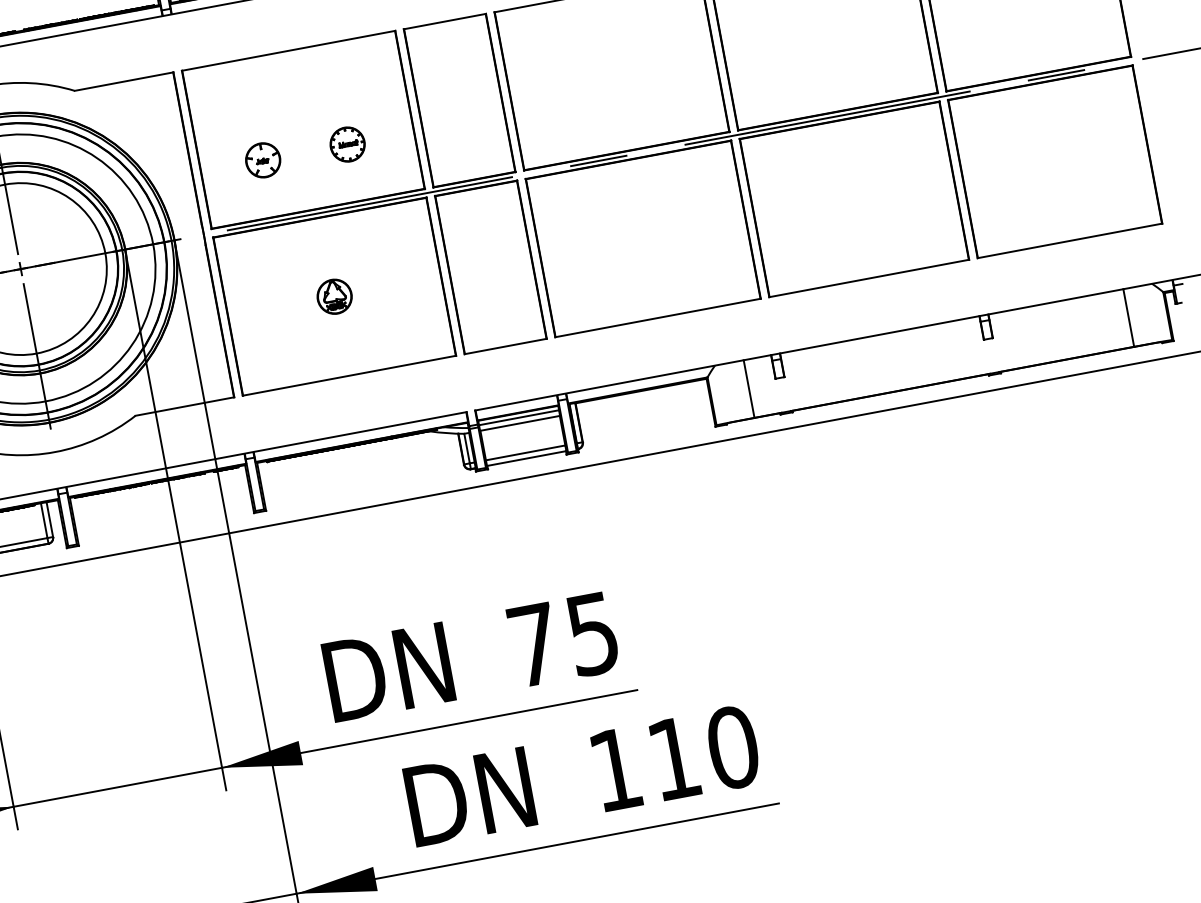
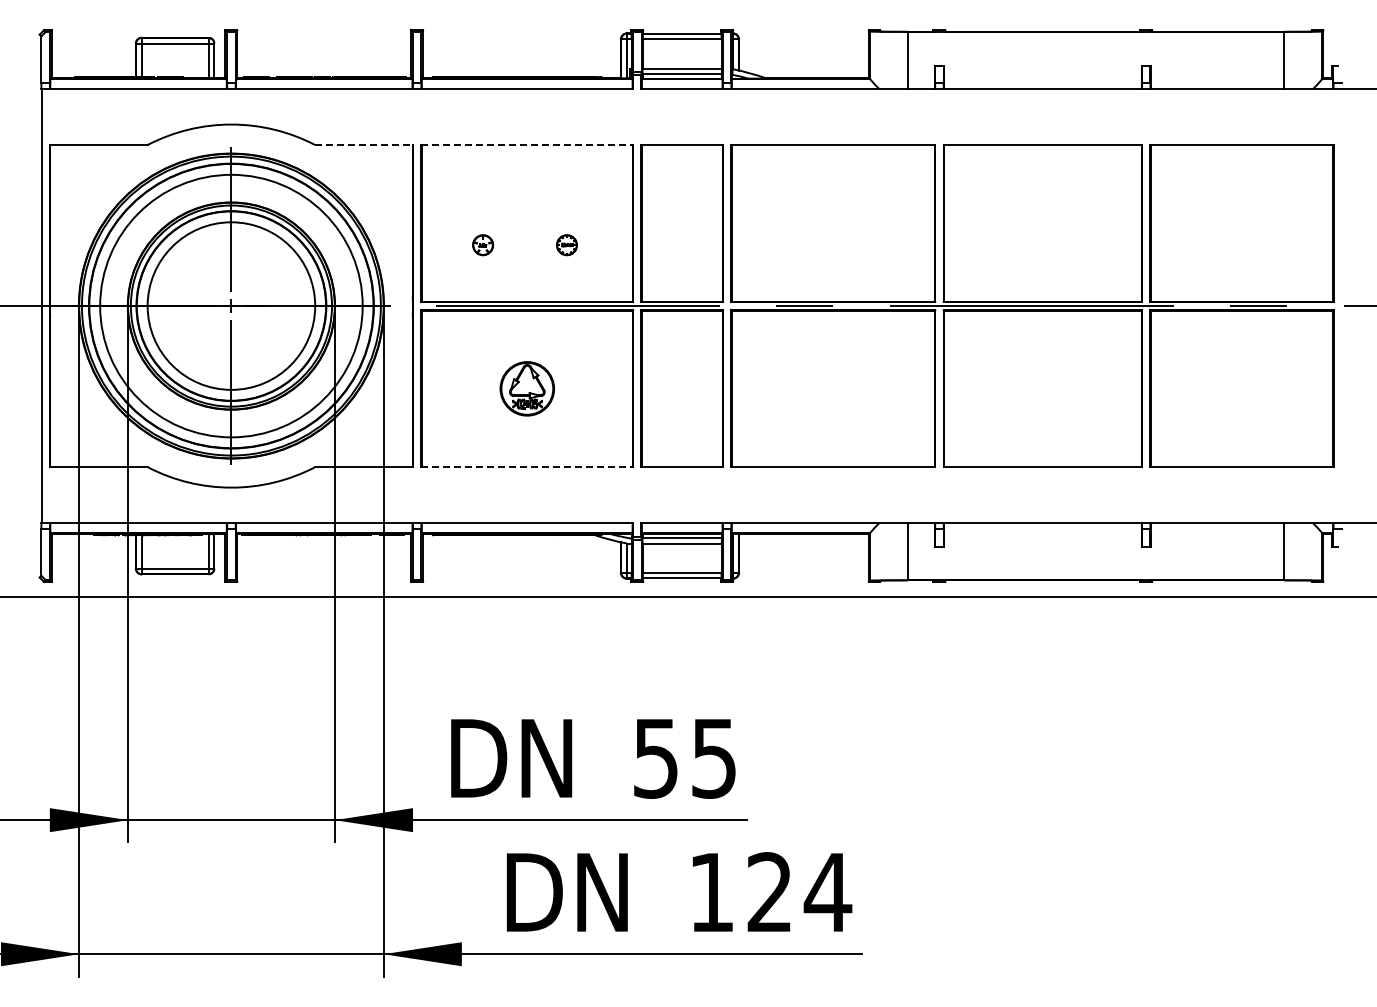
line: (288, 50) -> (527, 144), solid -> dashed
line: (124, 81) -> (364, 144), solid -> dashed
part: (347, 143) -> (566, 244), size x0.6
part: (262, 159) -> (482, 244), size x0.6
part: (333, 296) -> (526, 388), size x1.6
line: (349, 375) -> (527, 467), solid -> dashed
text: (533, 645) -> (655, 758), 75 -> 55
text: (704, 753) -> (799, 892), 110 -> 124

